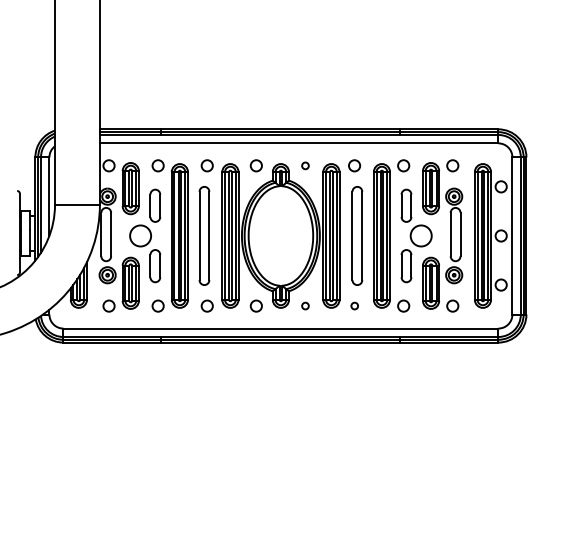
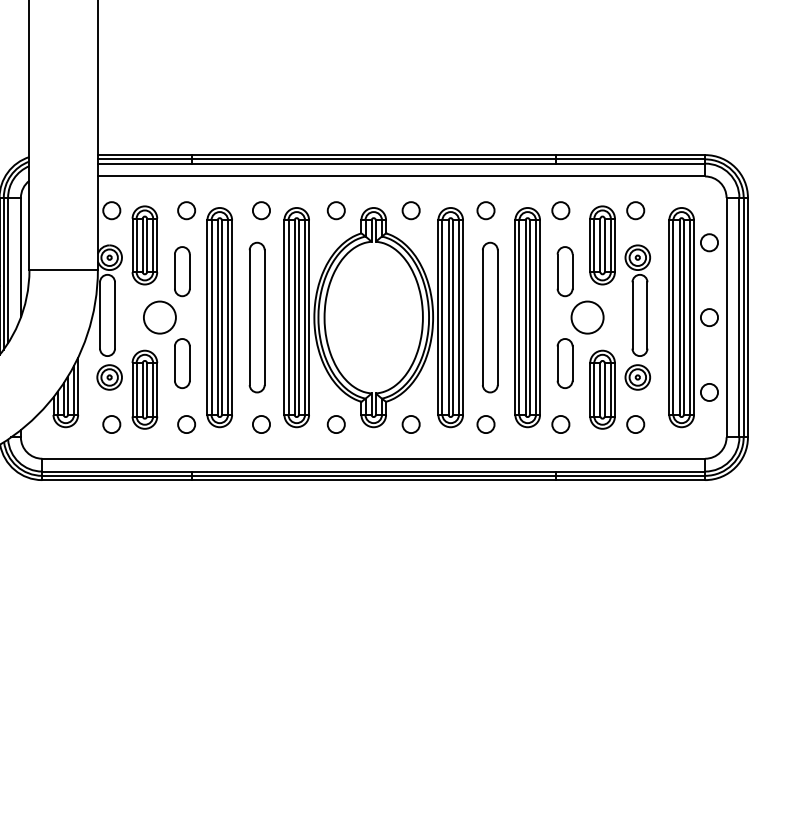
circle: (305, 165) -> (411, 210), size x1.67
circle: (305, 305) -> (411, 423), size x1.67
circle: (354, 305) -> (485, 423), size x1.67

